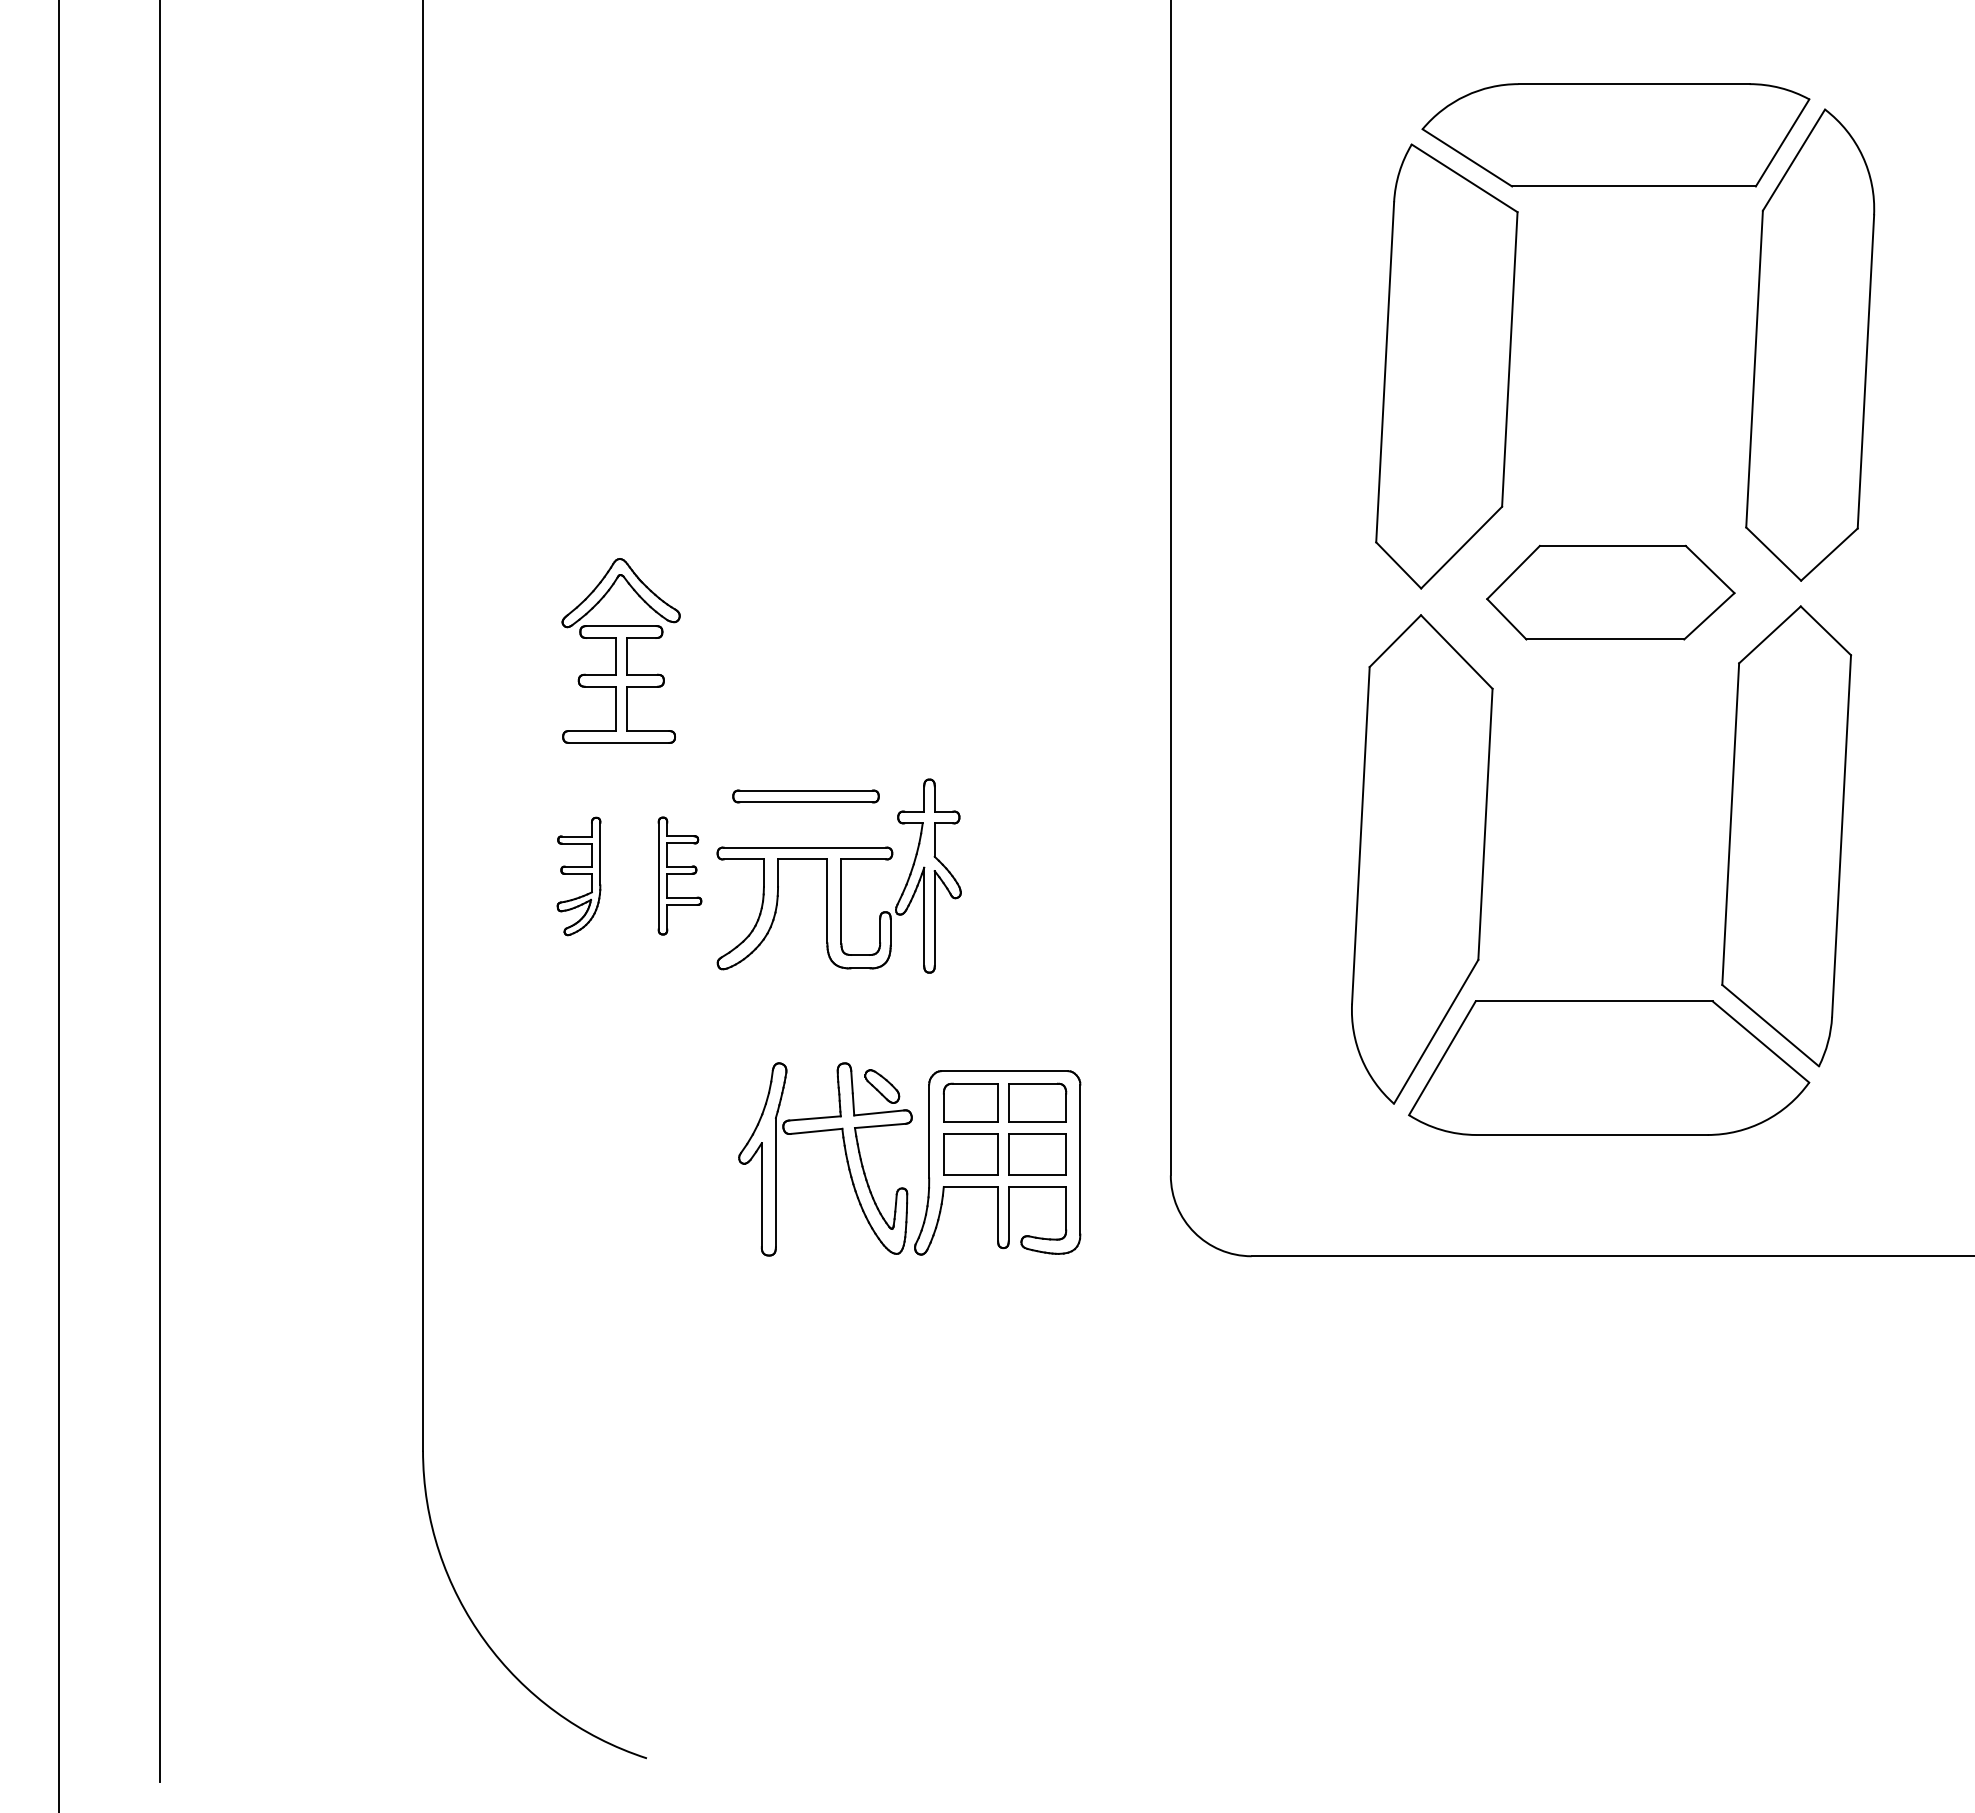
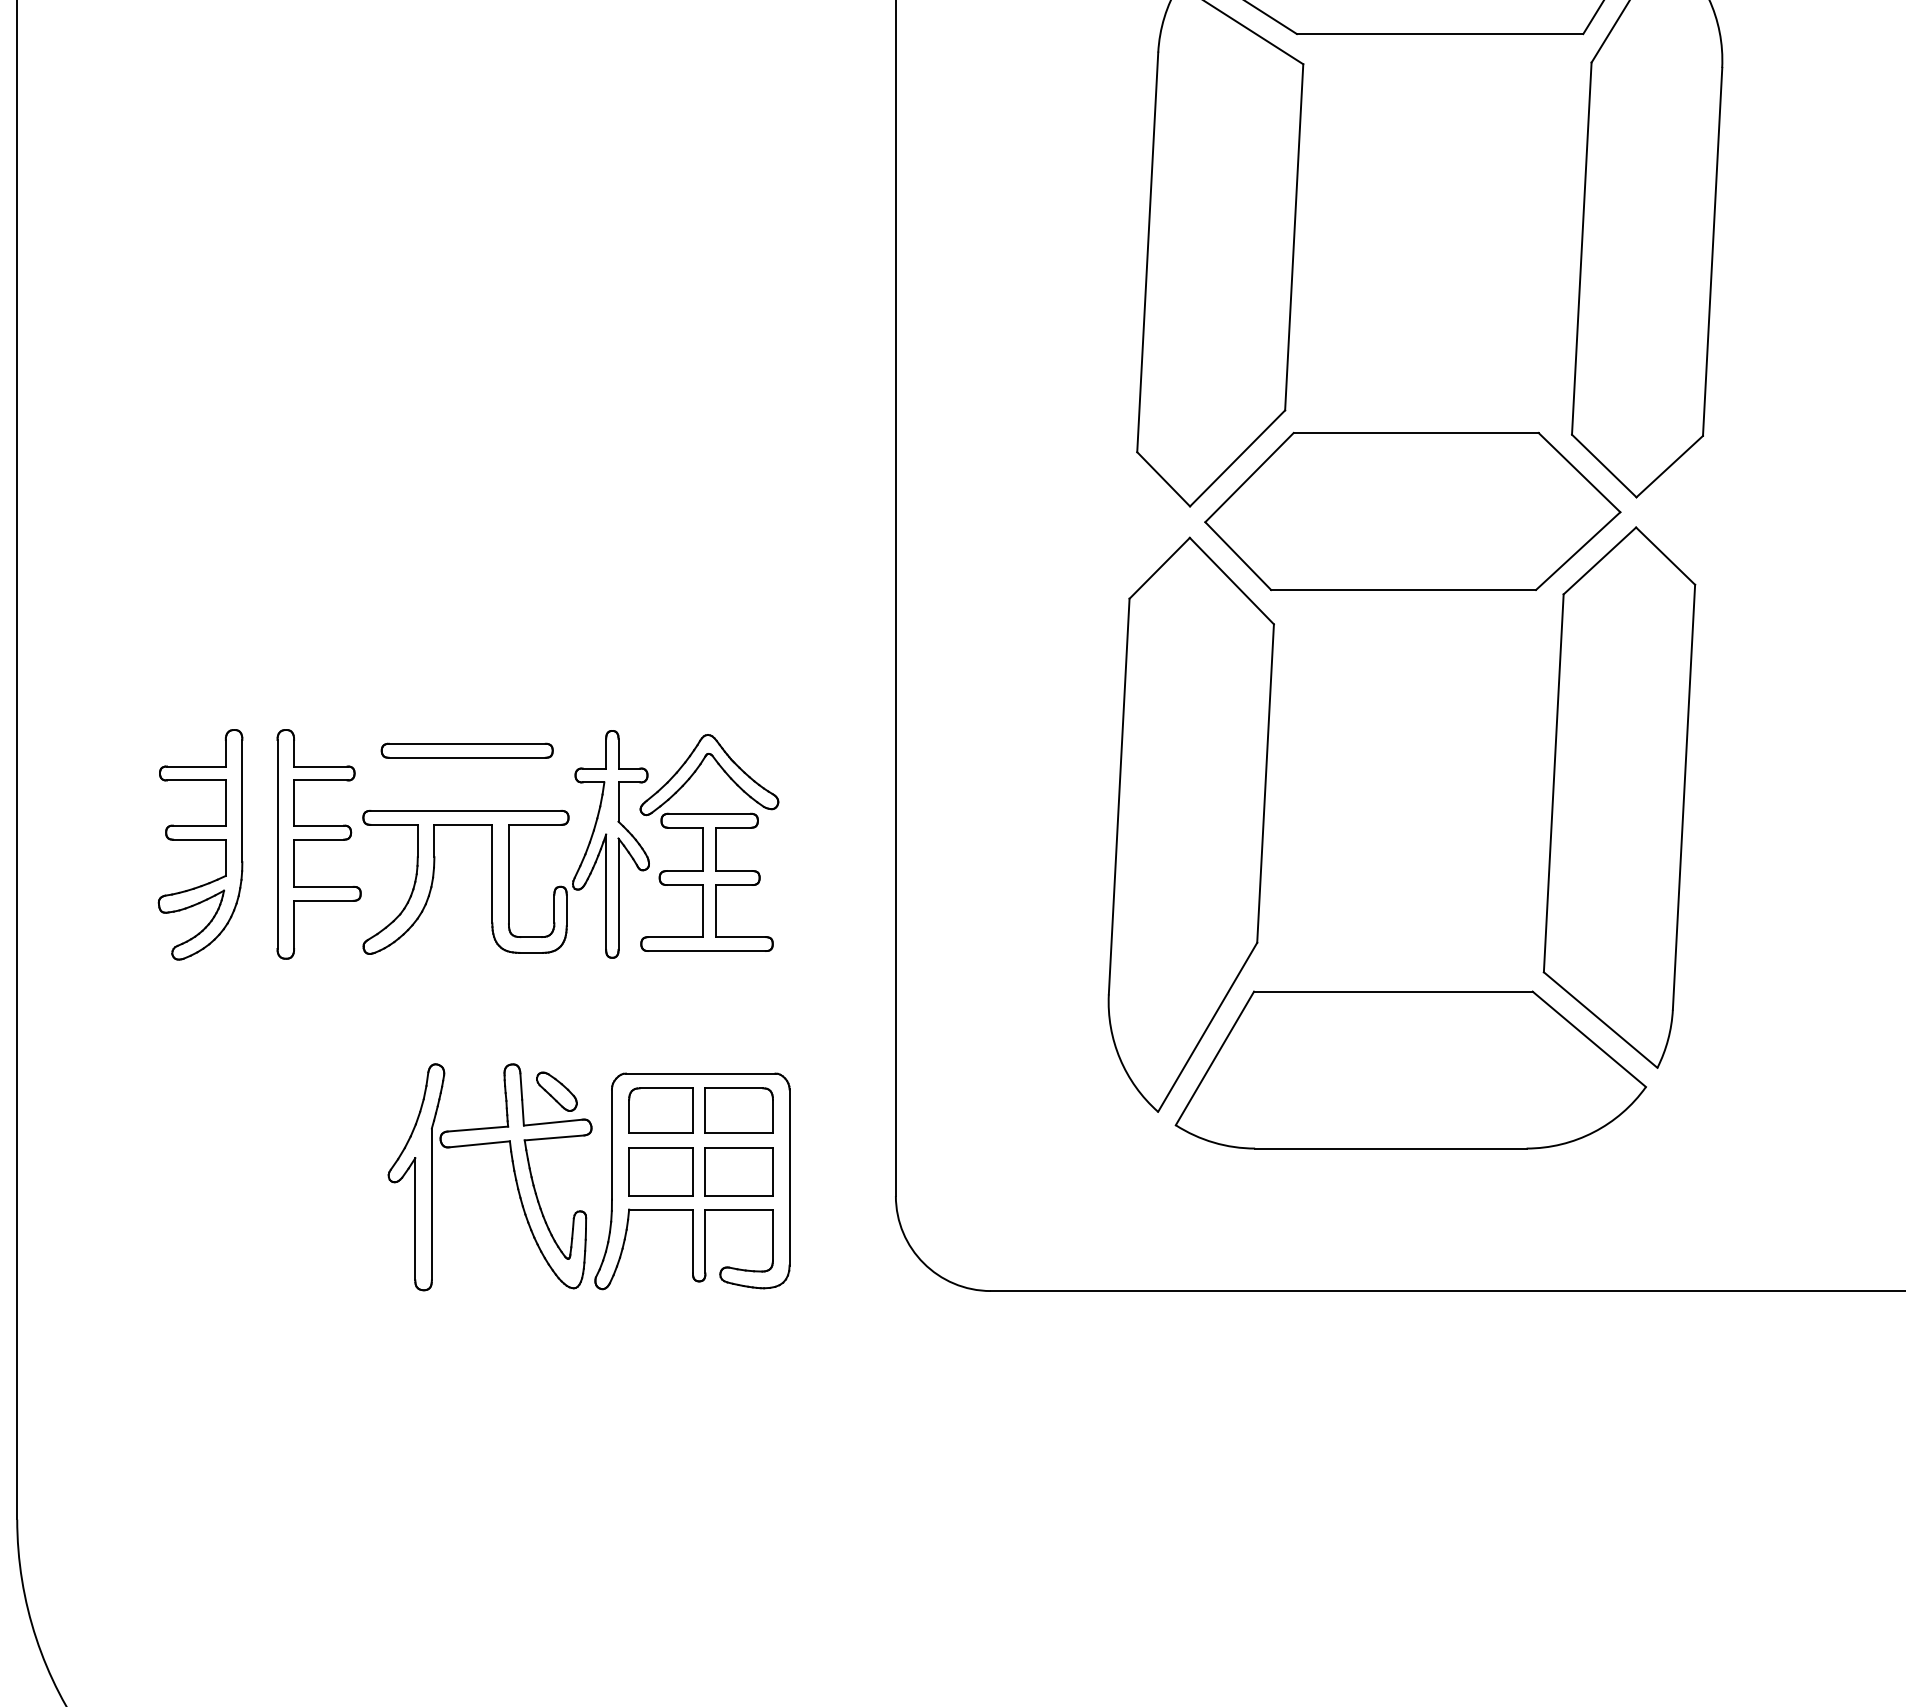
part: (1610, 592) -> (1412, 511), size x1.43
part: (620, 650) -> (708, 842), moved
part: (679, 875) -> (318, 843), size x1.67
part: (578, 876) -> (199, 844), size x1.67

